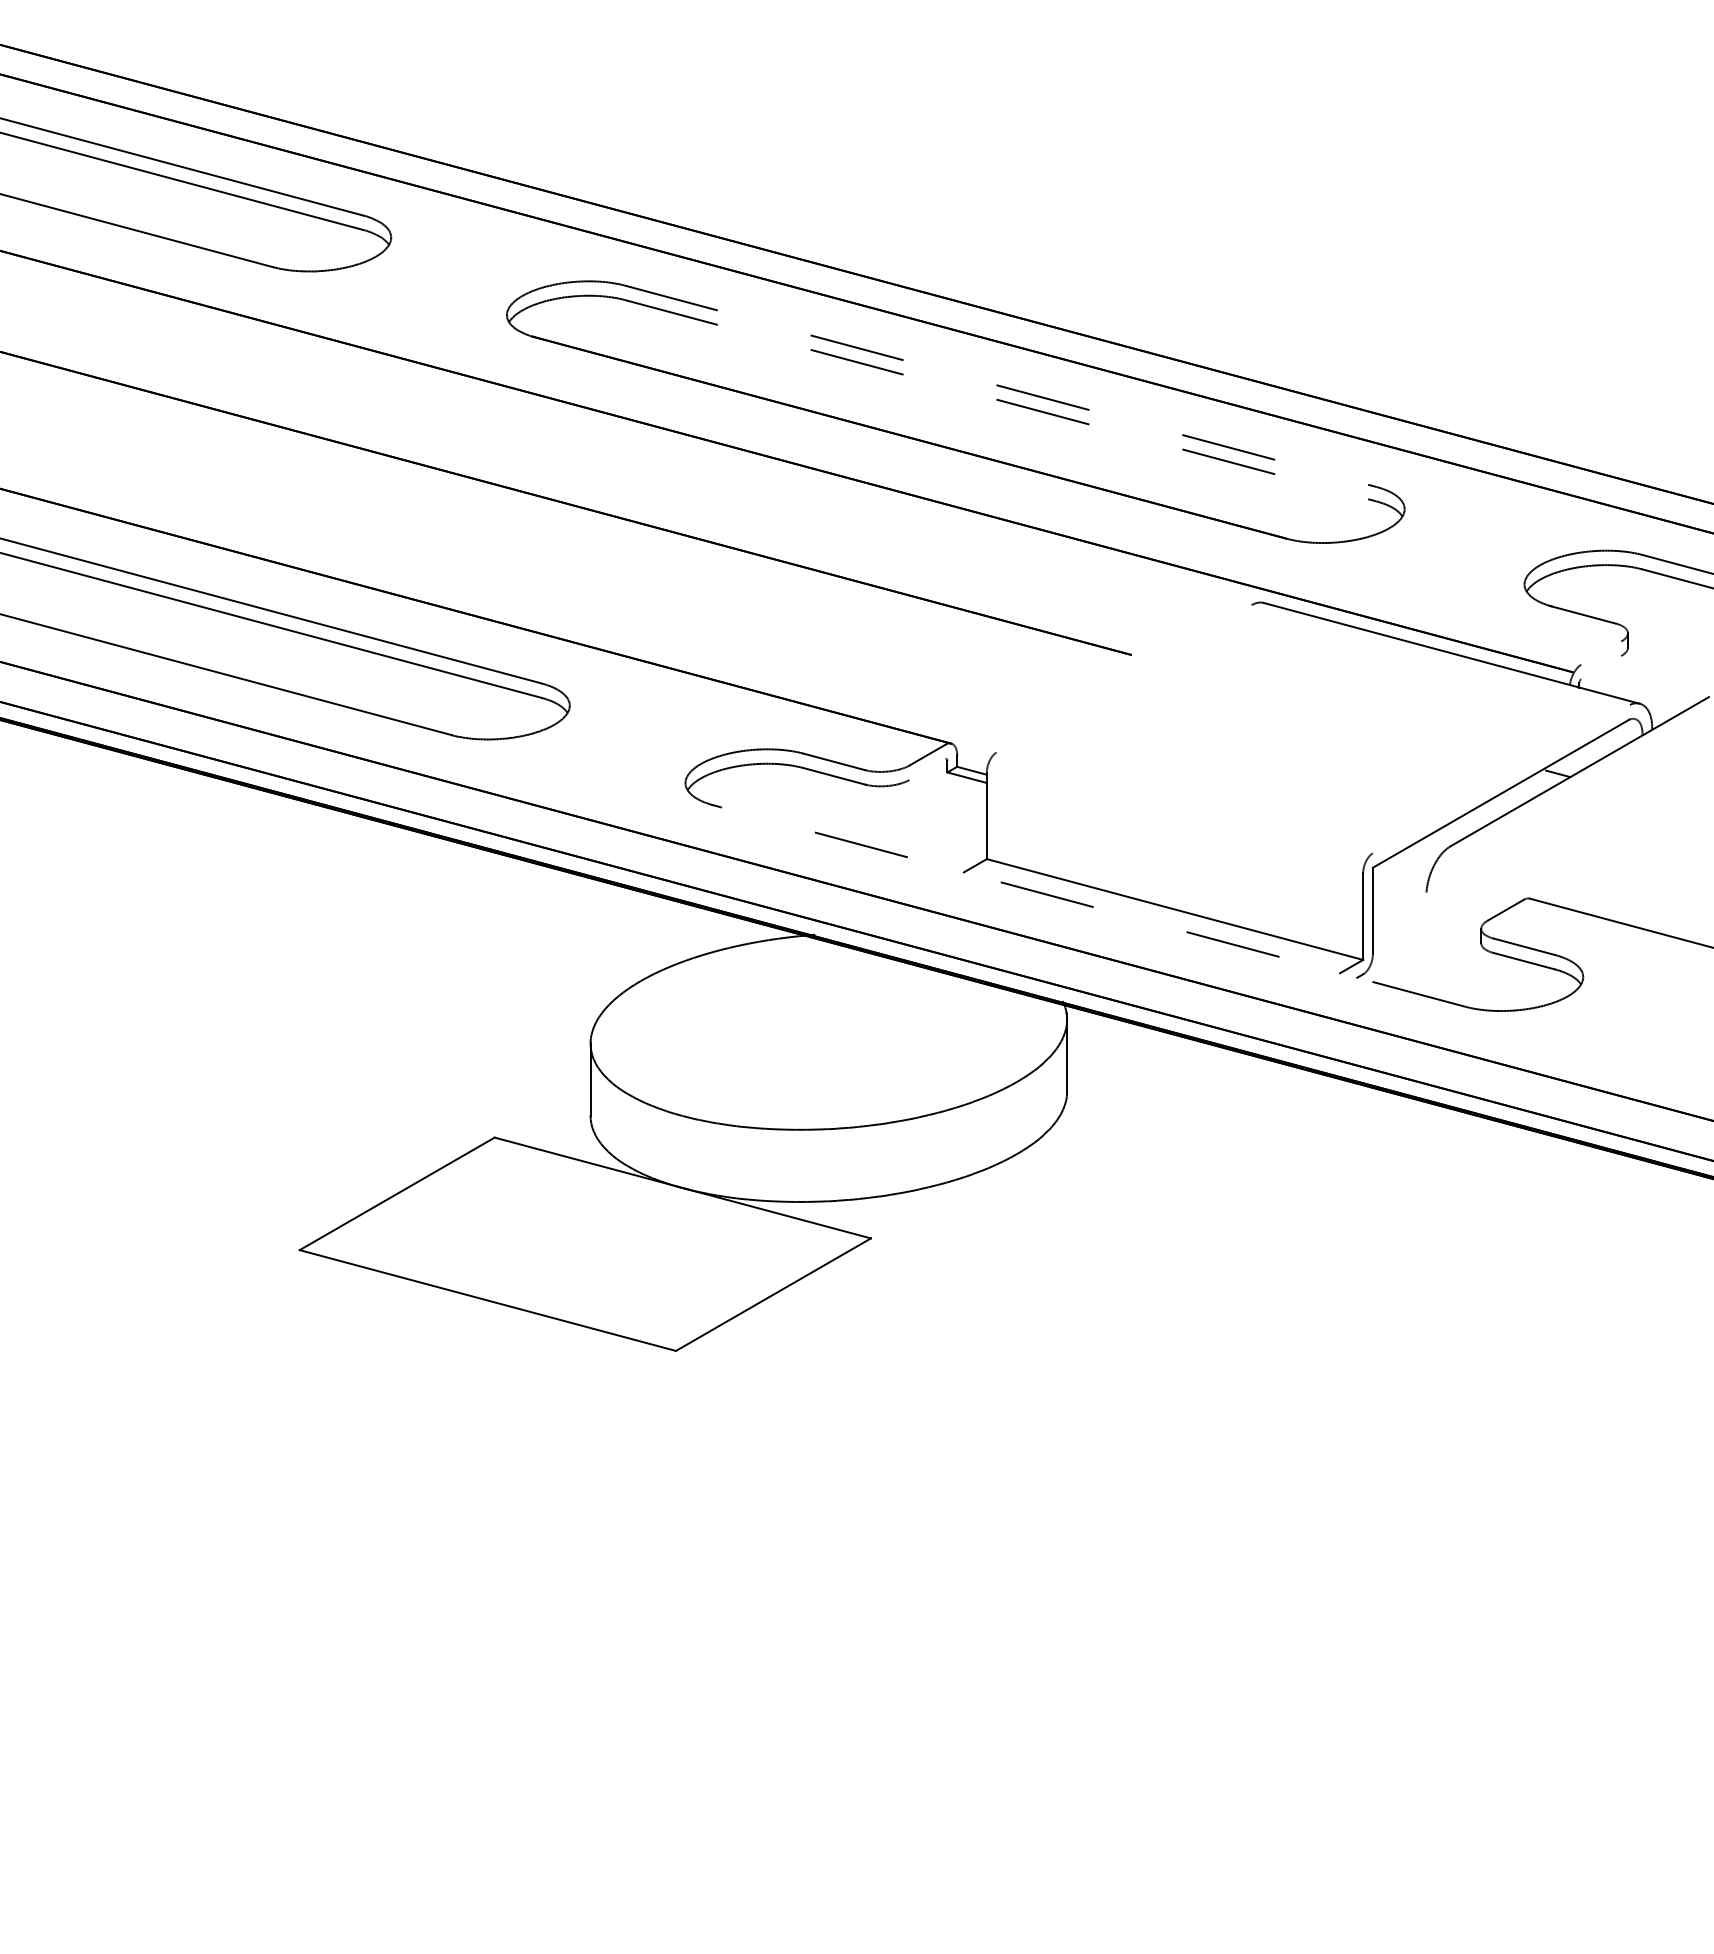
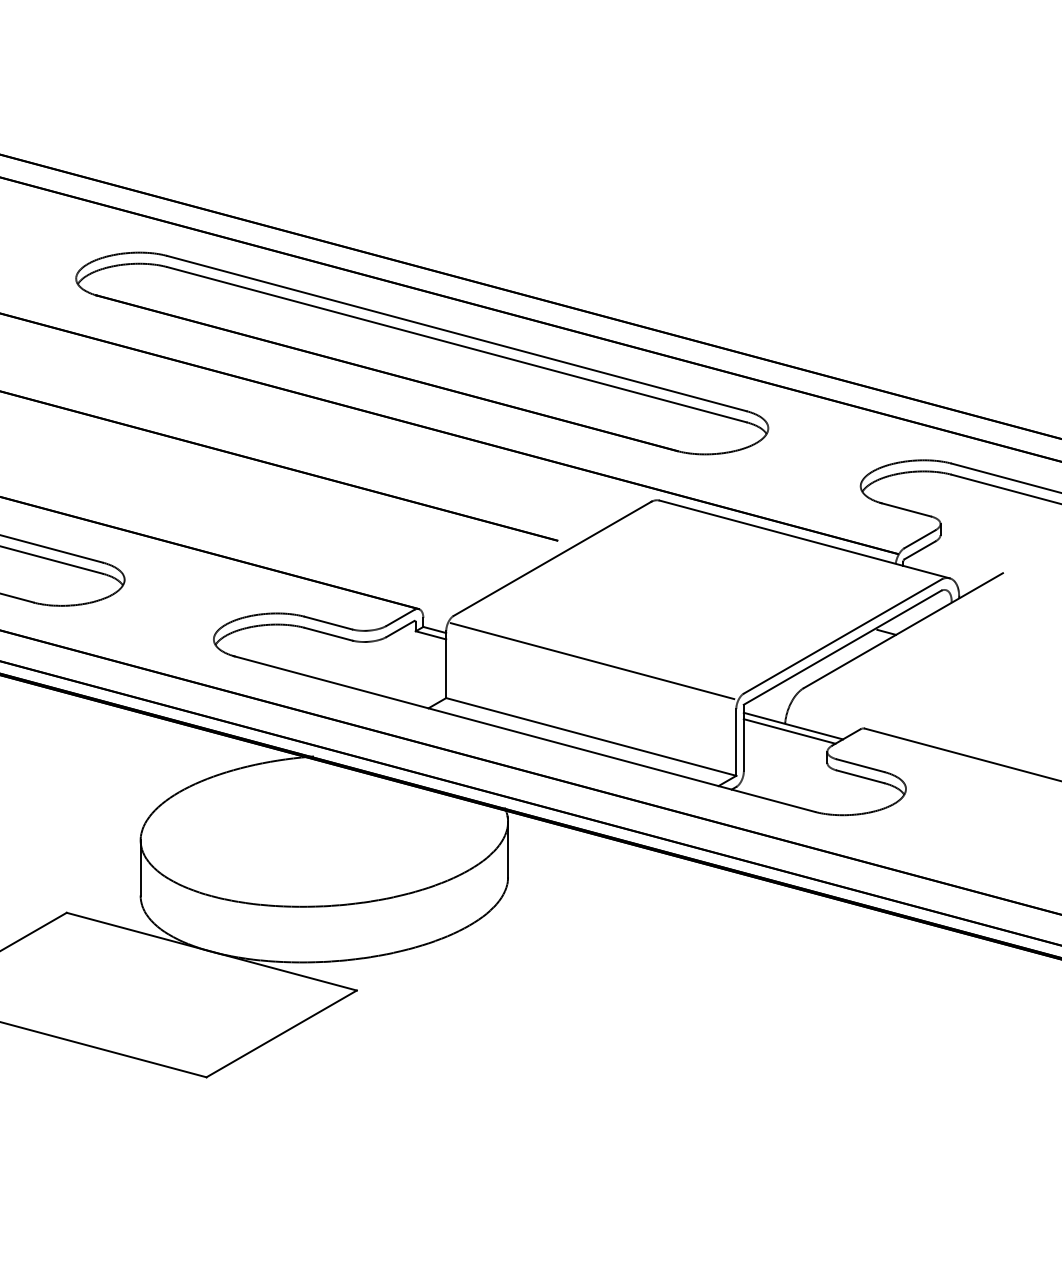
line: (1001, 386) -> (457, 333), dashed -> solid
line: (1001, 400) -> (457, 344), dashed -> solid
line: (1601, 652) -> (920, 538), added
line: (1601, 667) -> (920, 550), added
line: (1124, 678) -> (552, 558), added
line: (927, 769) -> (400, 629), added
line: (1500, 778) -> (842, 635), added
line: (1176, 810) -> (592, 660), added
line: (1436, 895) -> (792, 726), added
line: (1431, 902) -> (789, 731), added
line: (1087, 905) -> (523, 733), dashed -> solid

